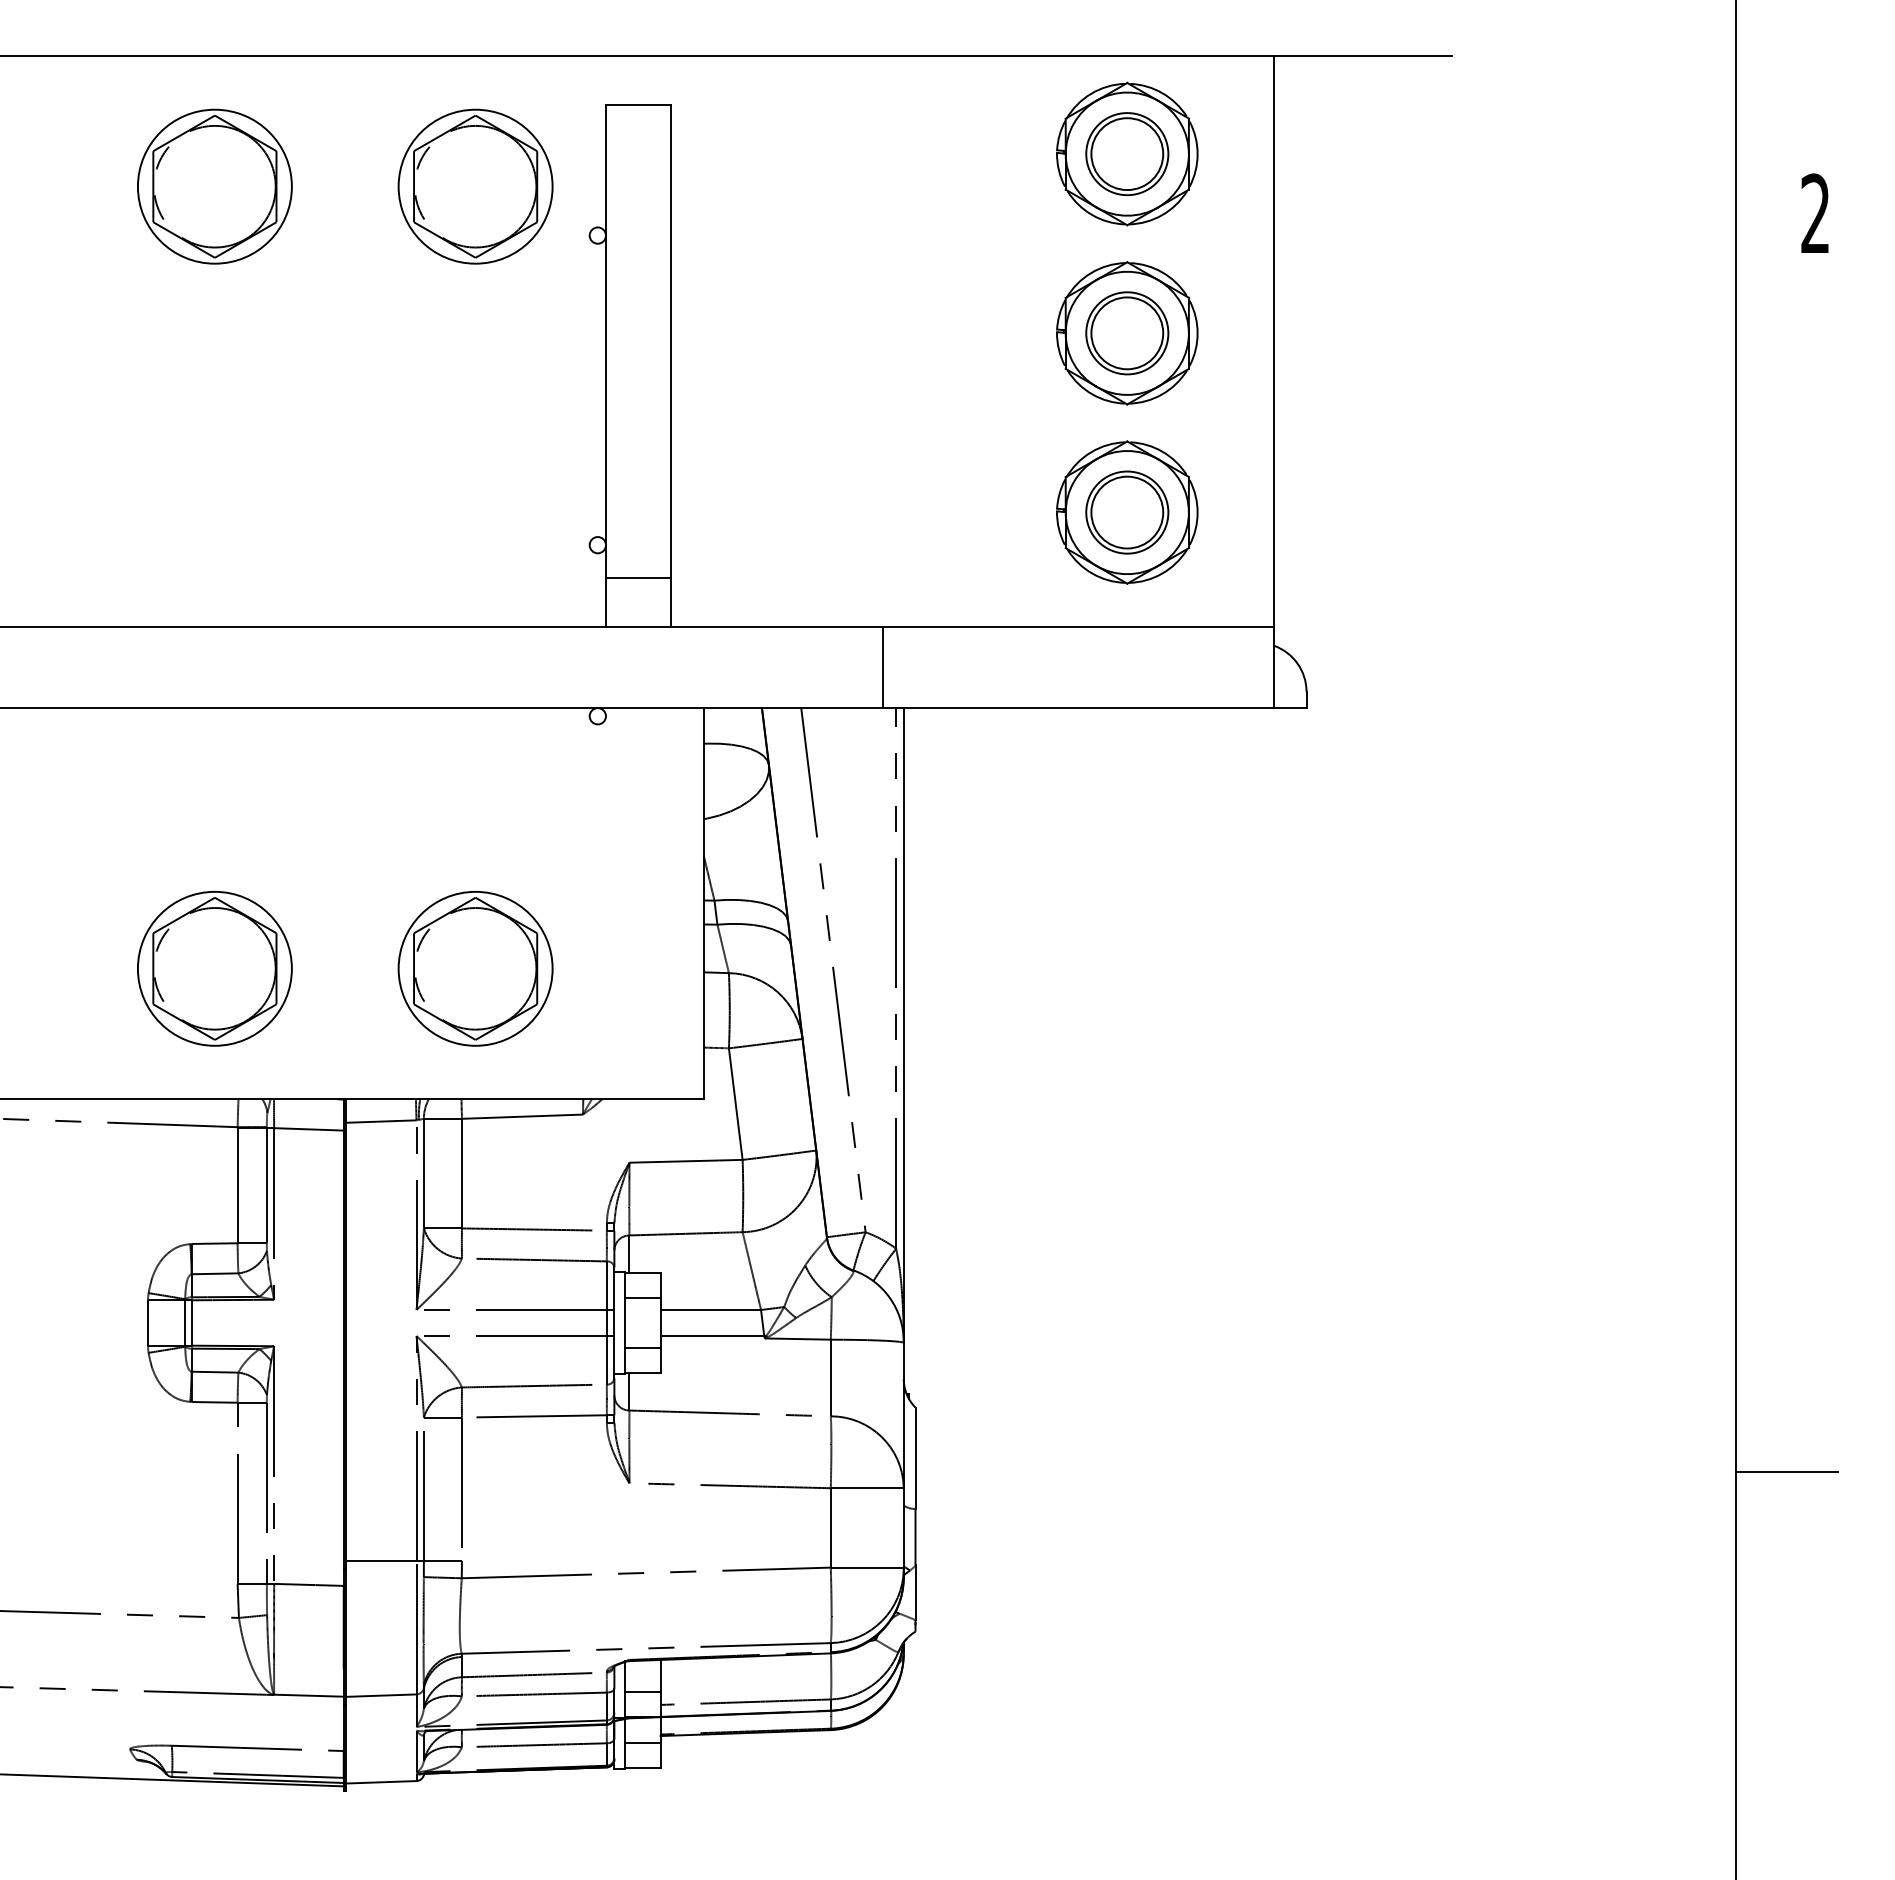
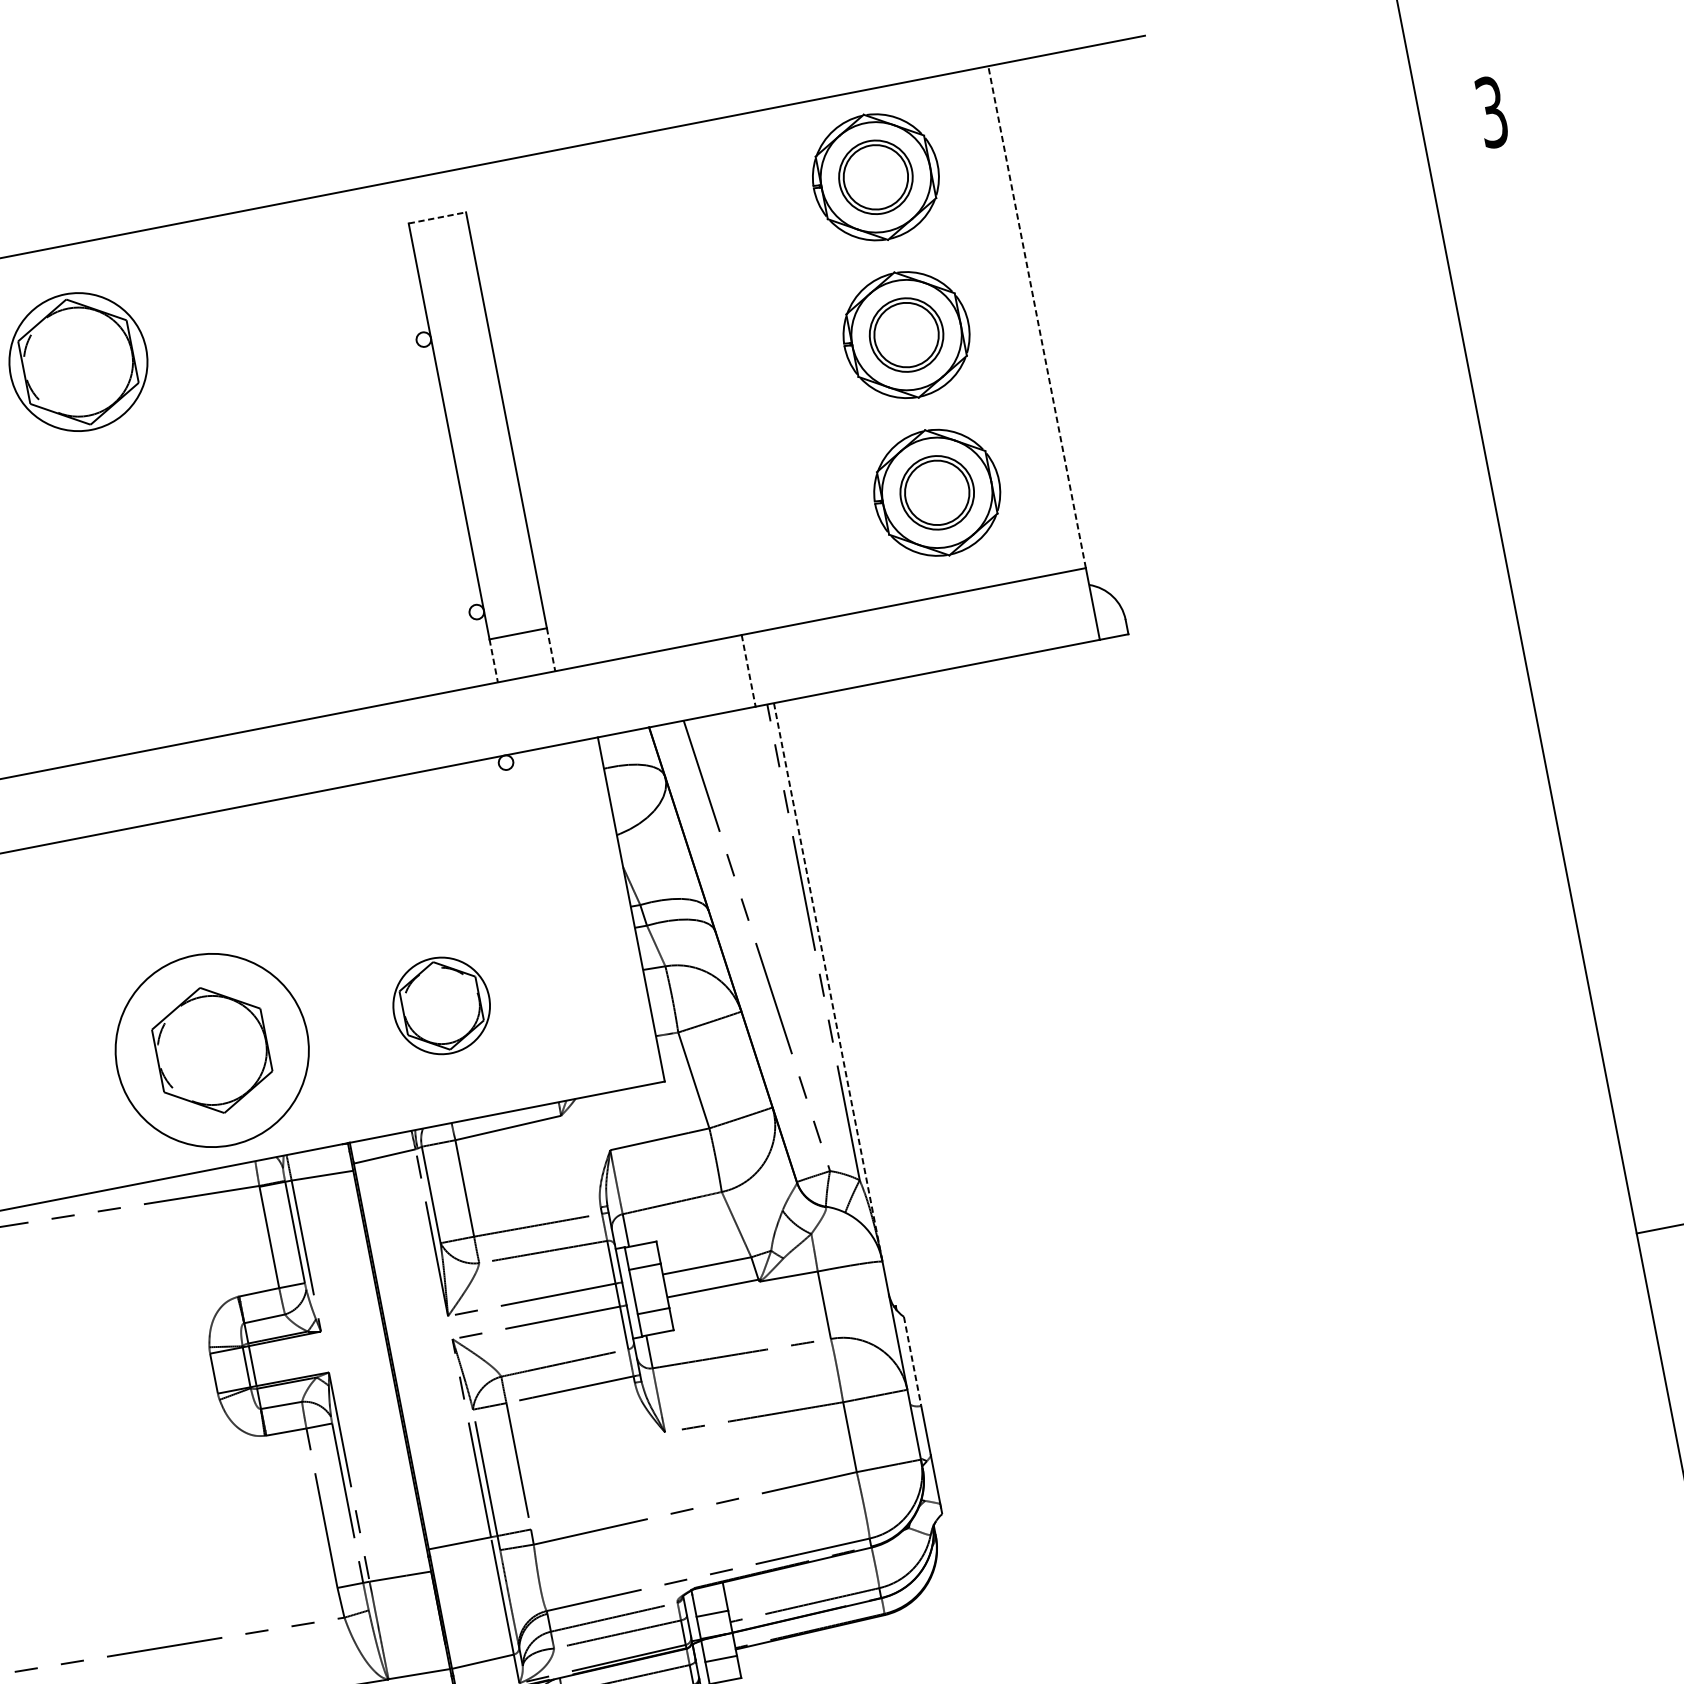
line: (638, 105) -> (437, 218), solid -> dashed
part: (475, 186) -> (307, 317), removed
text: (1815, 213) -> (1491, 111), 2 -> 3
line: (1274, 341) -> (1037, 317), solid -> dashed
line: (605, 602) -> (493, 661), solid -> dashed
line: (671, 602) -> (551, 649), solid -> dashed
line: (882, 667) -> (748, 671), solid -> dashed
circle: (214, 968) -> (211, 1050), size x1.4
part: (475, 968) -> (441, 1005), size x0.7
line: (903, 1024) -> (827, 981), solid -> dashed
line: (915, 1458) -> (912, 1361), solid -> dashed

